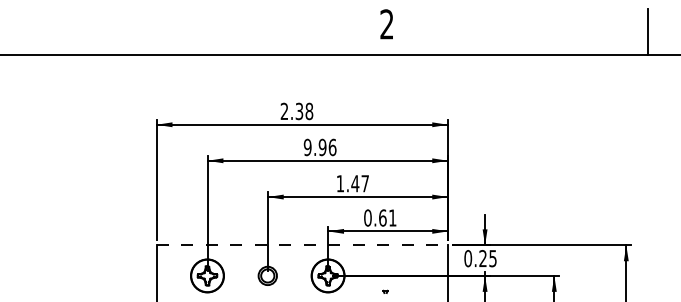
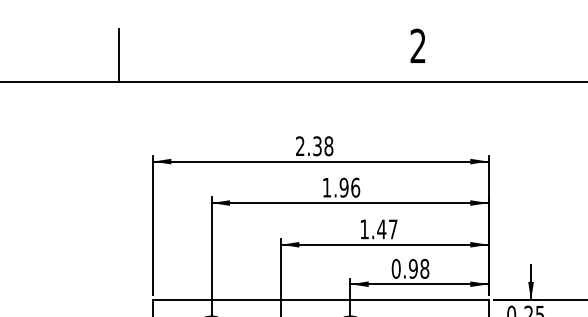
line: (126, 32) -> (118, 55), added
text: (307, 147) -> (326, 187), 9.96 -> 1.96
text: (387, 217) -> (418, 268), 0.61 -> 0.98
line: (302, 245) -> (320, 300), dashed -> solid

